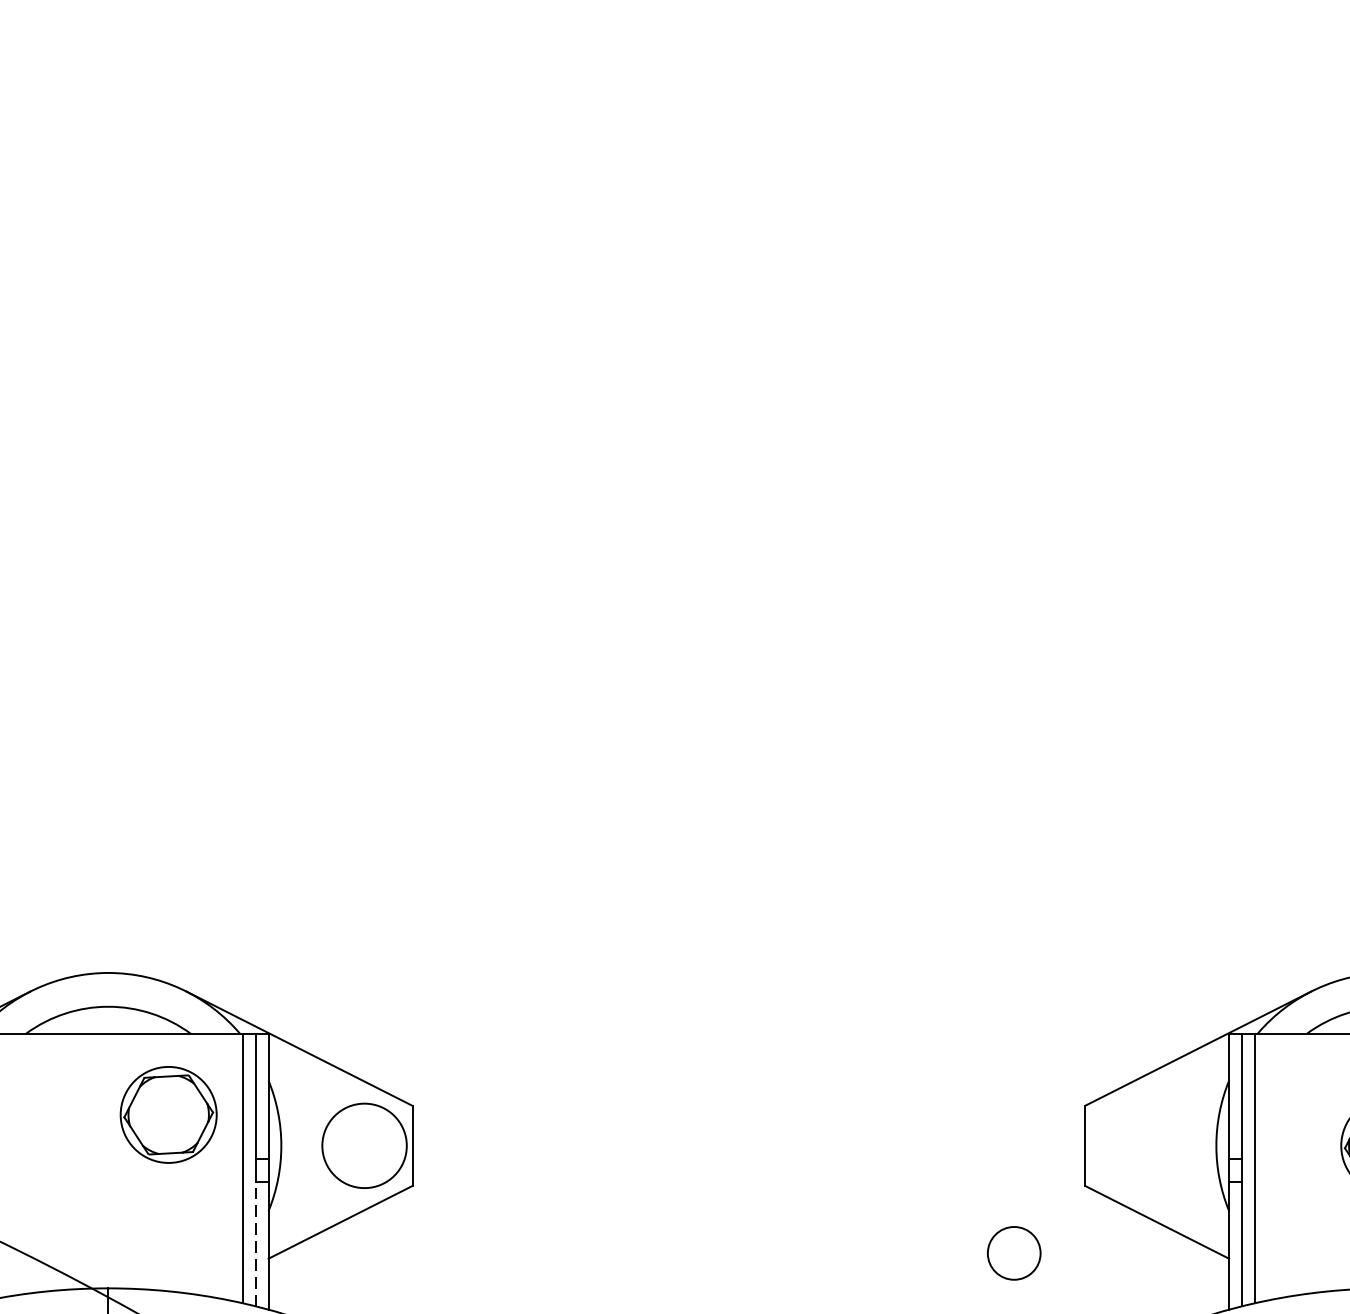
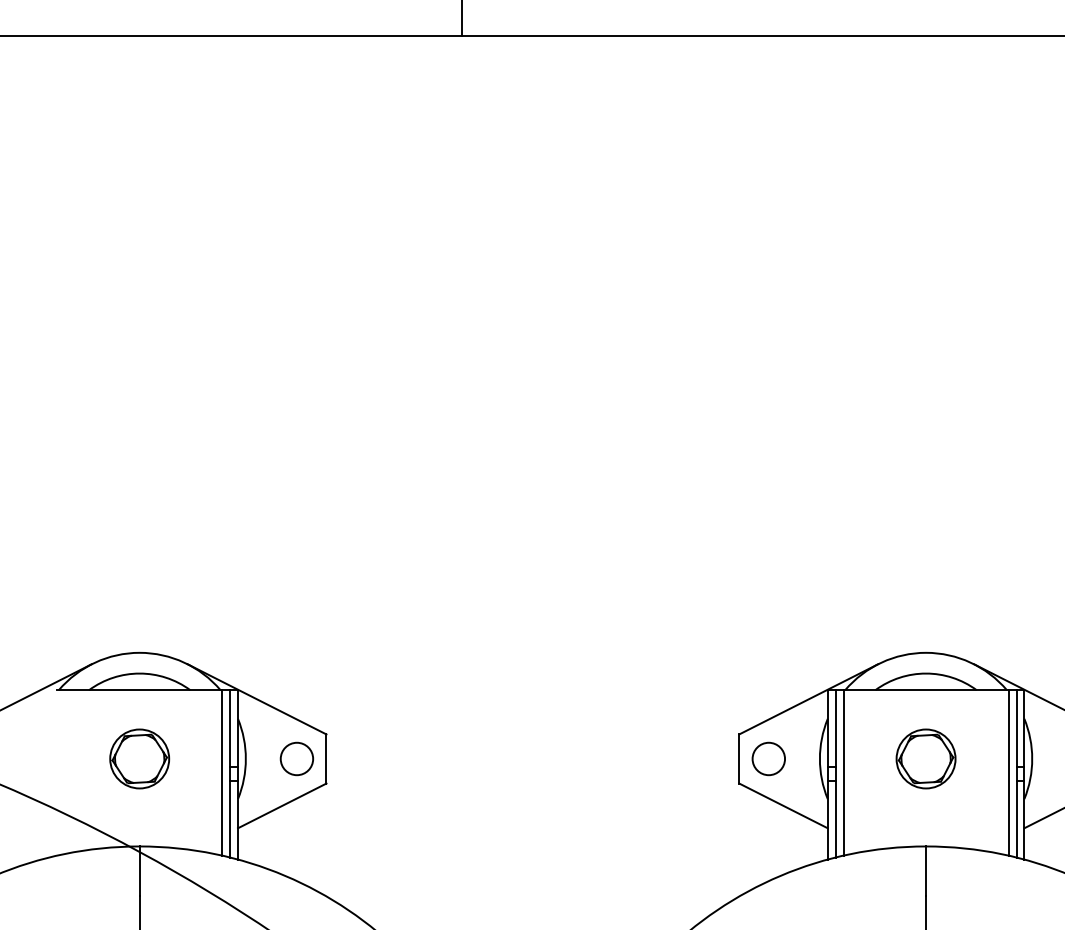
part: (168, 1114) -> (139, 758), moved
circle: (363, 1145) -> (296, 758), size x0.62
line: (256, 1242) -> (230, 818), dashed -> solid
circle: (1013, 1252) -> (768, 758), moved

